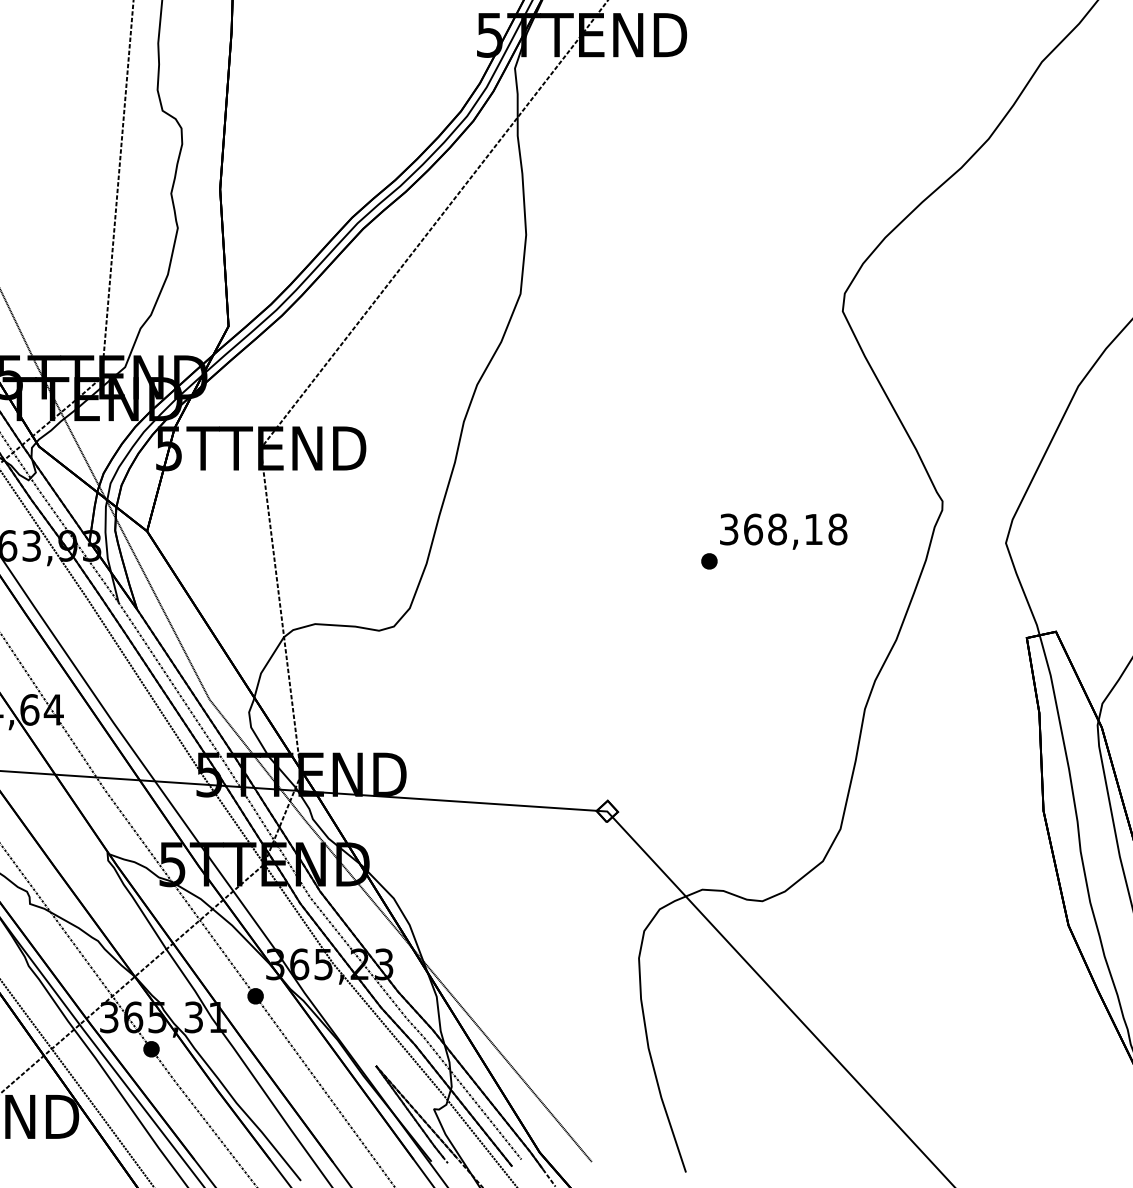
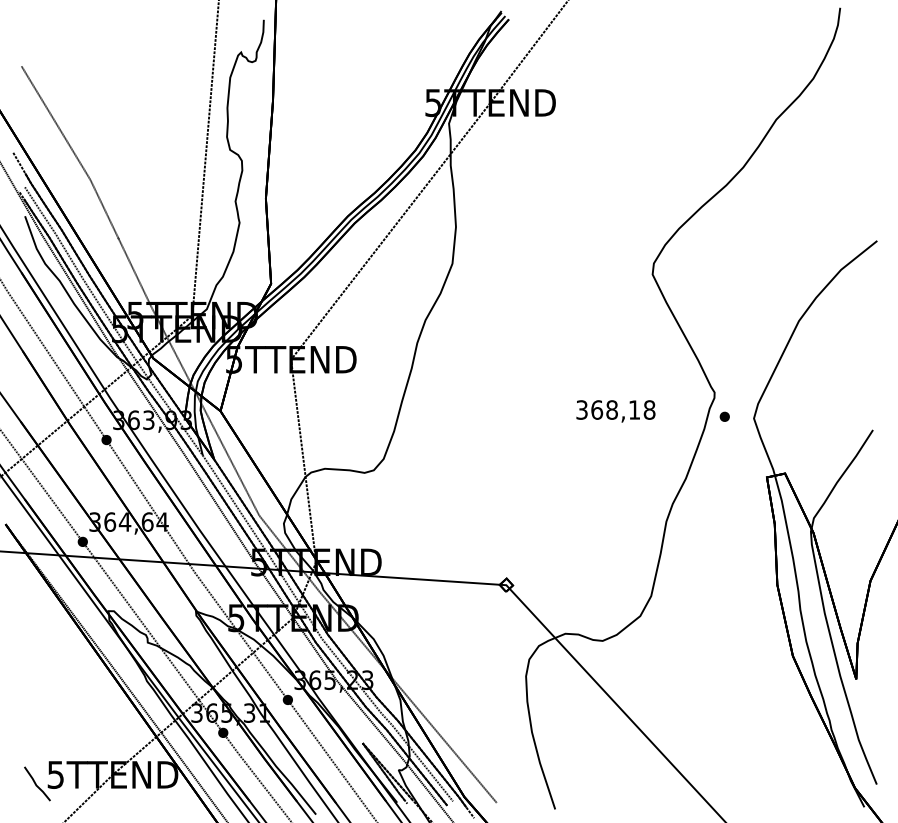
part: (708, 560) -> (724, 416), moved

